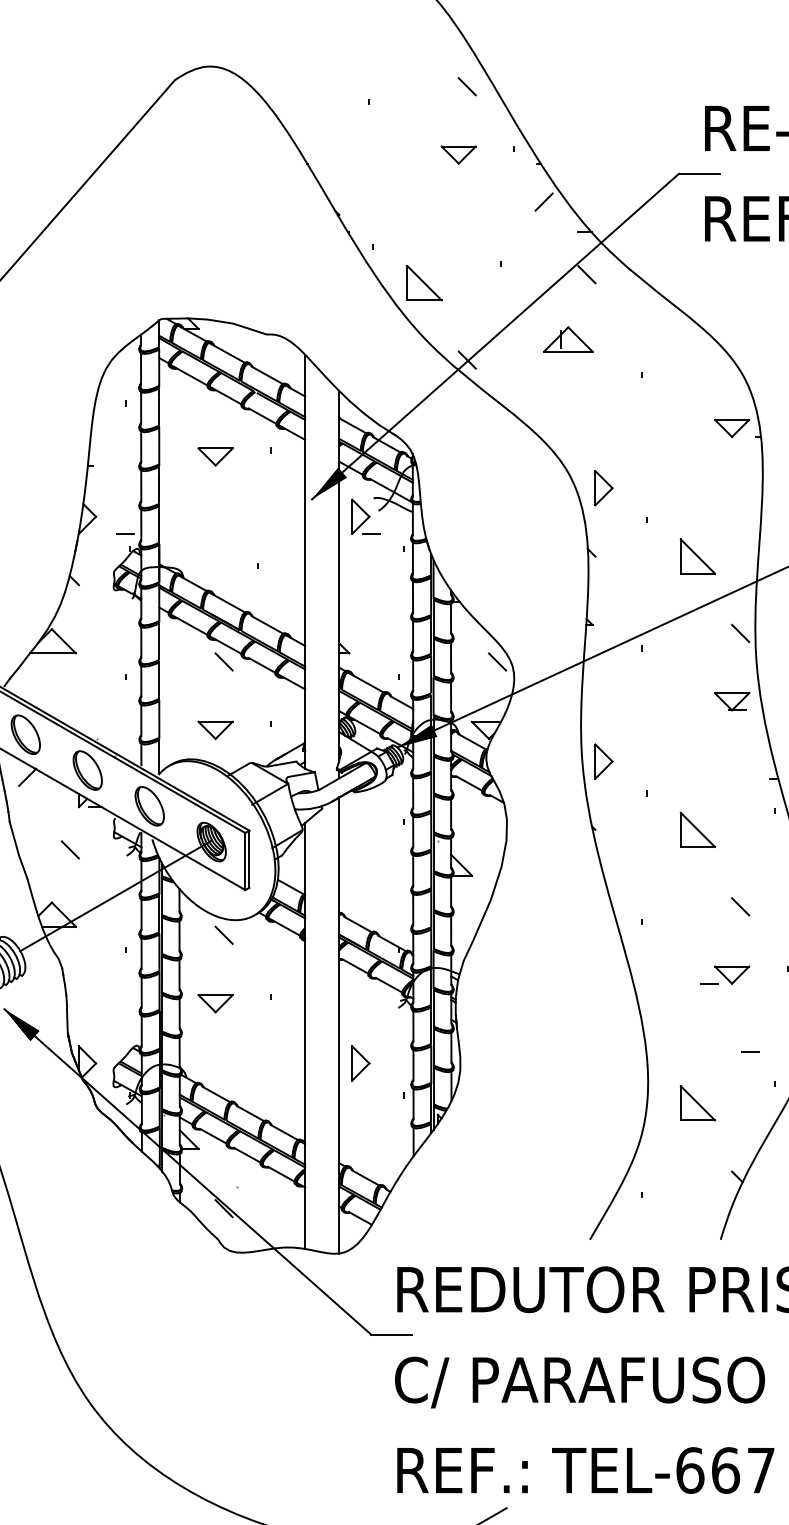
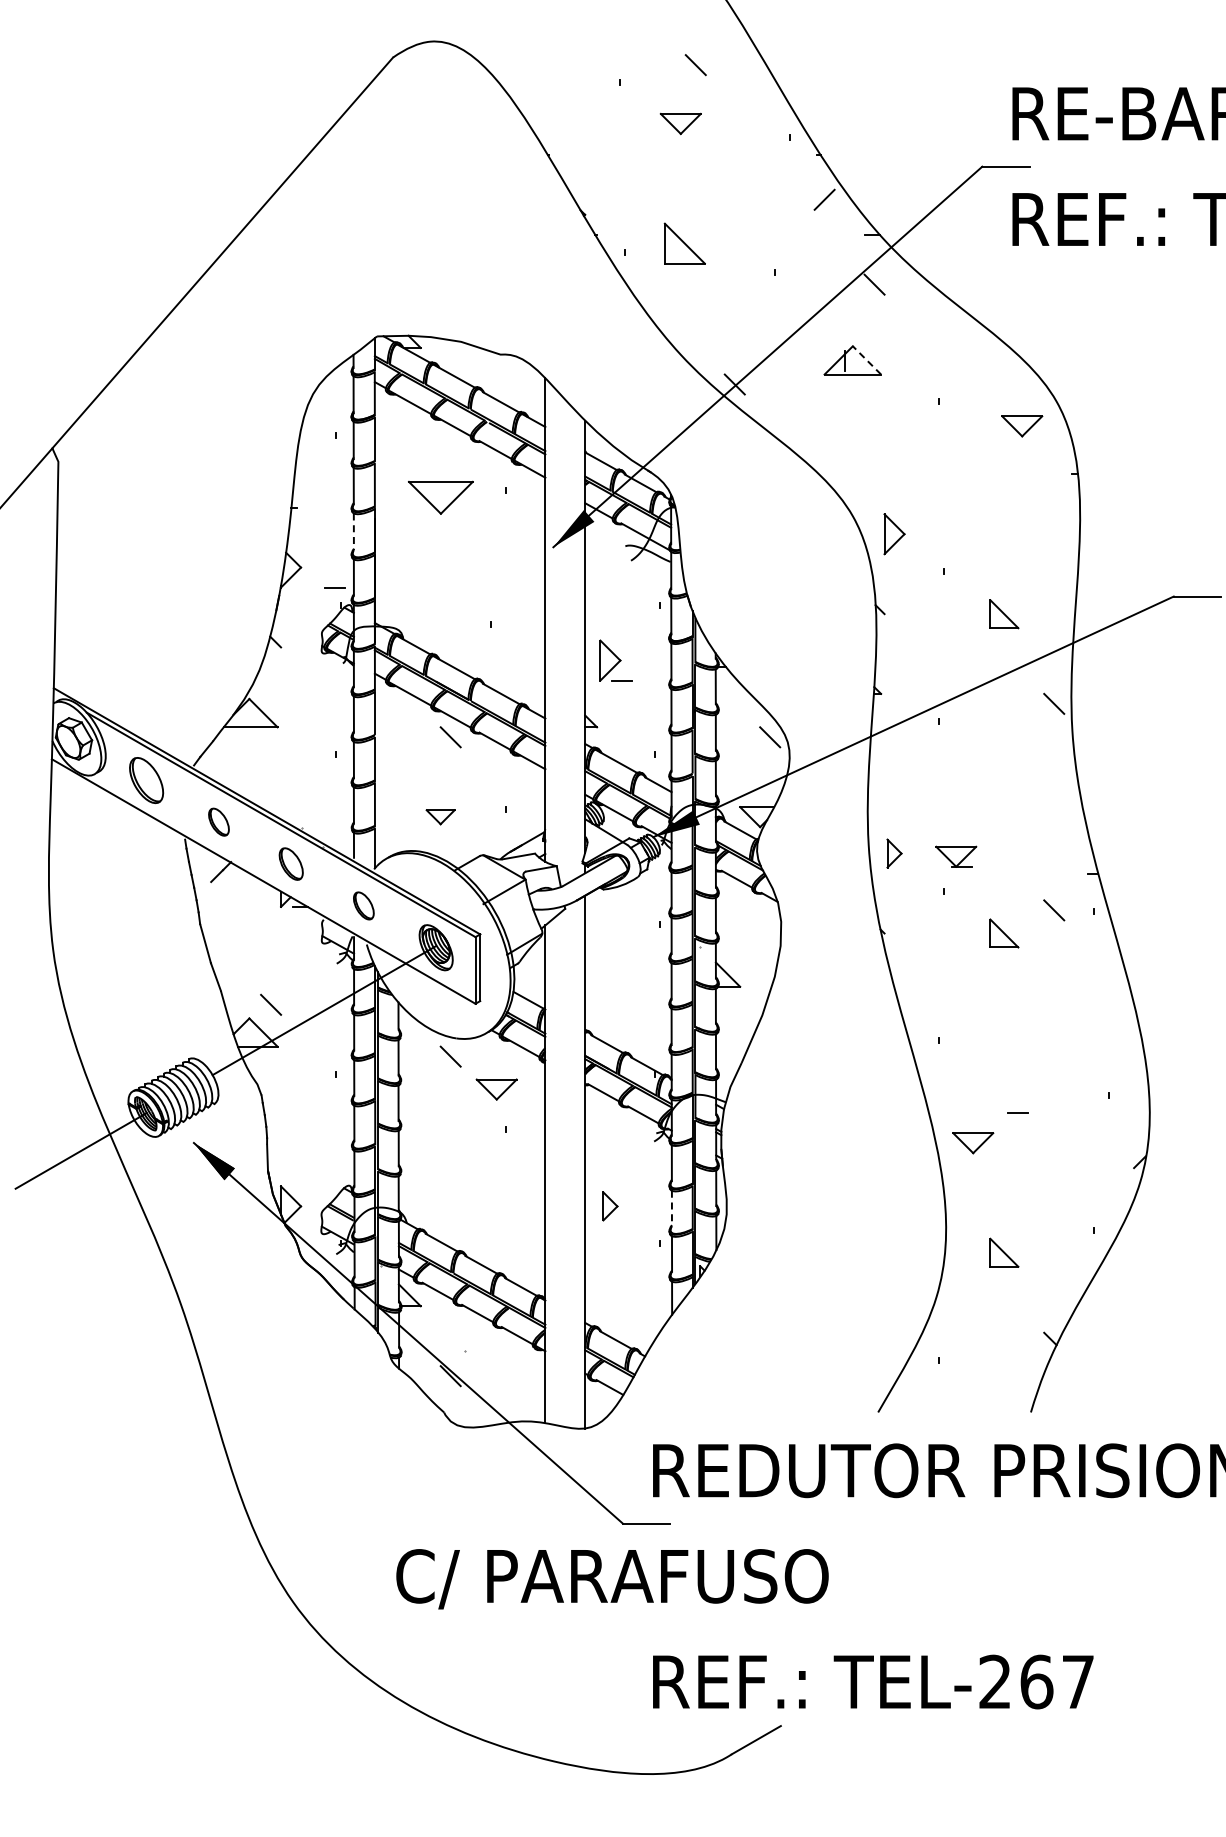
line: (467, 87) -> (695, 65), moved
part: (458, 154) -> (680, 123), moved
part: (424, 283) -> (684, 243), moved
line: (579, 339) -> (866, 360), solid -> dashed
part: (732, 428) -> (1022, 426), moved
part: (215, 456) -> (440, 497), size x1.6
line: (140, 486) -> (353, 532), solid -> dashed
part: (365, 516) -> (615, 660), moved
part: (698, 556) -> (1004, 614), size x0.7
part: (732, 701) -> (956, 856), moved
part: (215, 730) -> (440, 817), size x0.7
part: (25, 734) -> (218, 821), size x0.6
part: (603, 761) -> (894, 853), size x0.7
part: (87, 770) -> (290, 863), size x0.7
part: (149, 805) -> (363, 905), size x0.6
part: (698, 829) -> (1004, 933), size x0.7
line: (70, 849) -> (271, 1004), moved
line: (740, 906) -> (1054, 910), moved
part: (732, 975) -> (973, 1143), moved
part: (215, 1003) -> (496, 1089), moved
line: (750, 1051) -> (1065, 1192), removed
part: (360, 1063) -> (610, 1206), size x0.7
line: (413, 1065) -> (671, 1208), solid -> dashed
part: (698, 1102) -> (1004, 1252), size x0.7
text: (579, 1382) -> (612, 1579), moved
text: (690, 1470) -> (995, 1681), TEL-667 -> TEL-267

